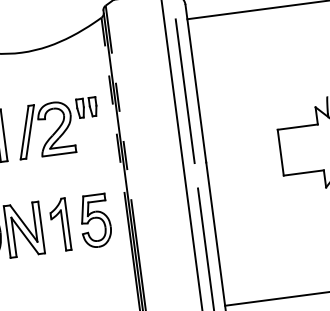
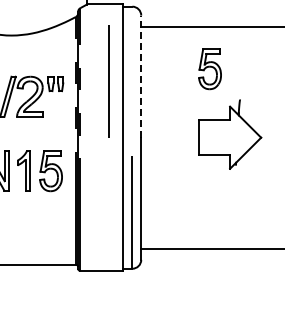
part: (282, 62) -> (209, 69), added
line: (196, 83) -> (141, 76), solid -> dashed
line: (184, 91) -> (108, 81), moved

